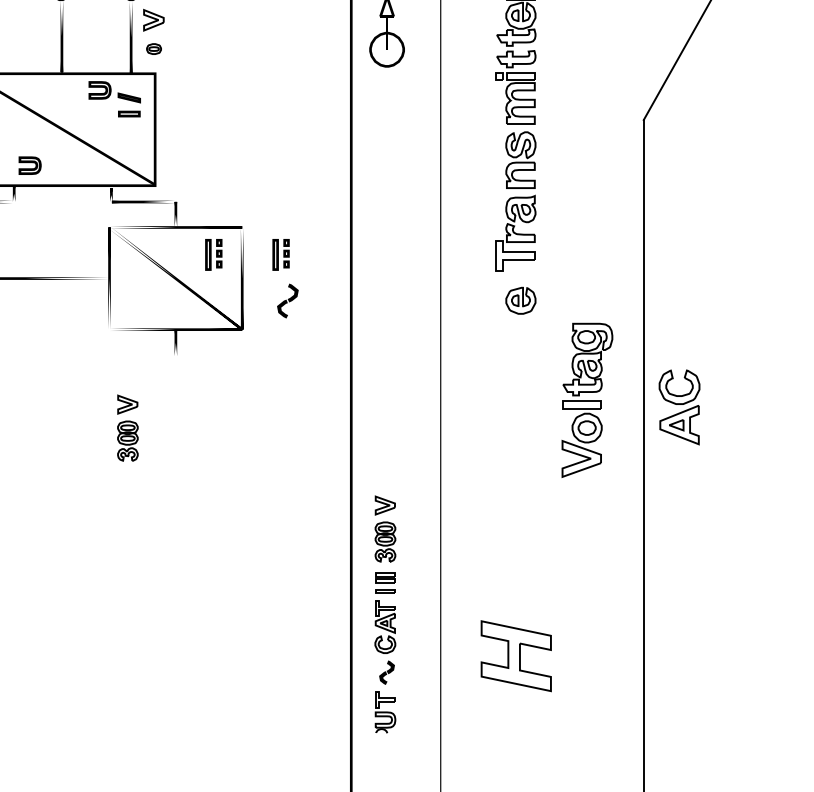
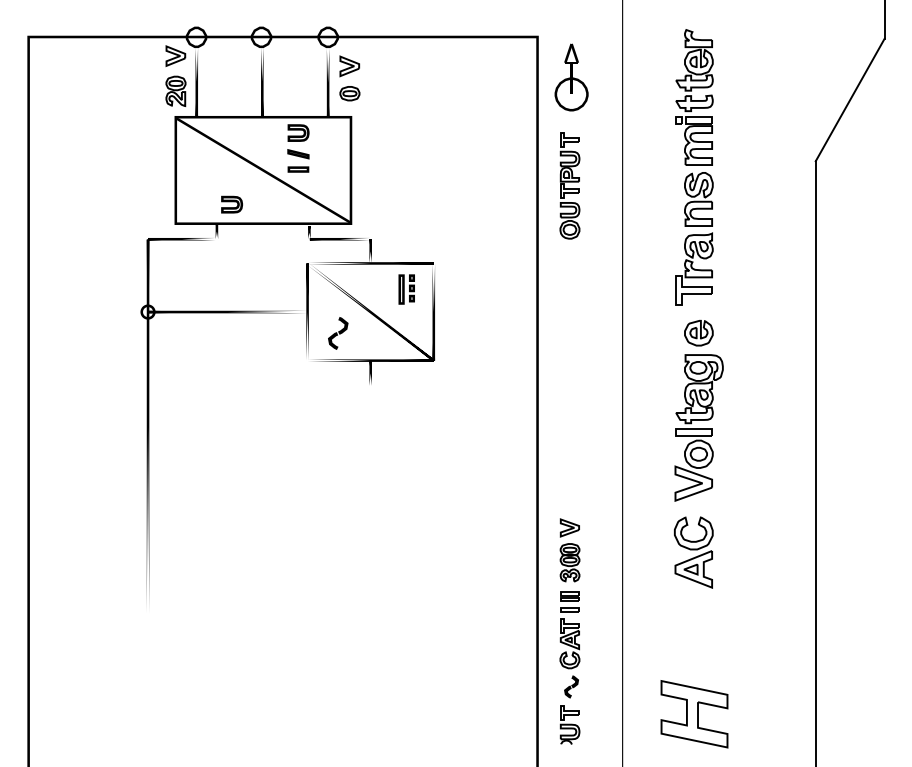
part: (153, 48) -> (349, 93), size x1.43
part: (129, 104) -> (298, 160), moved
part: (384, 145) -> (569, 185), added
part: (280, 254) -> (470, 289), removed
part: (288, 301) -> (338, 333), moved
part: (586, 399) -> (698, 427), moved
part: (679, 407) -> (693, 552), moved
part: (127, 428) -> (324, 454), removed
part: (516, 656) -> (694, 714), moved

